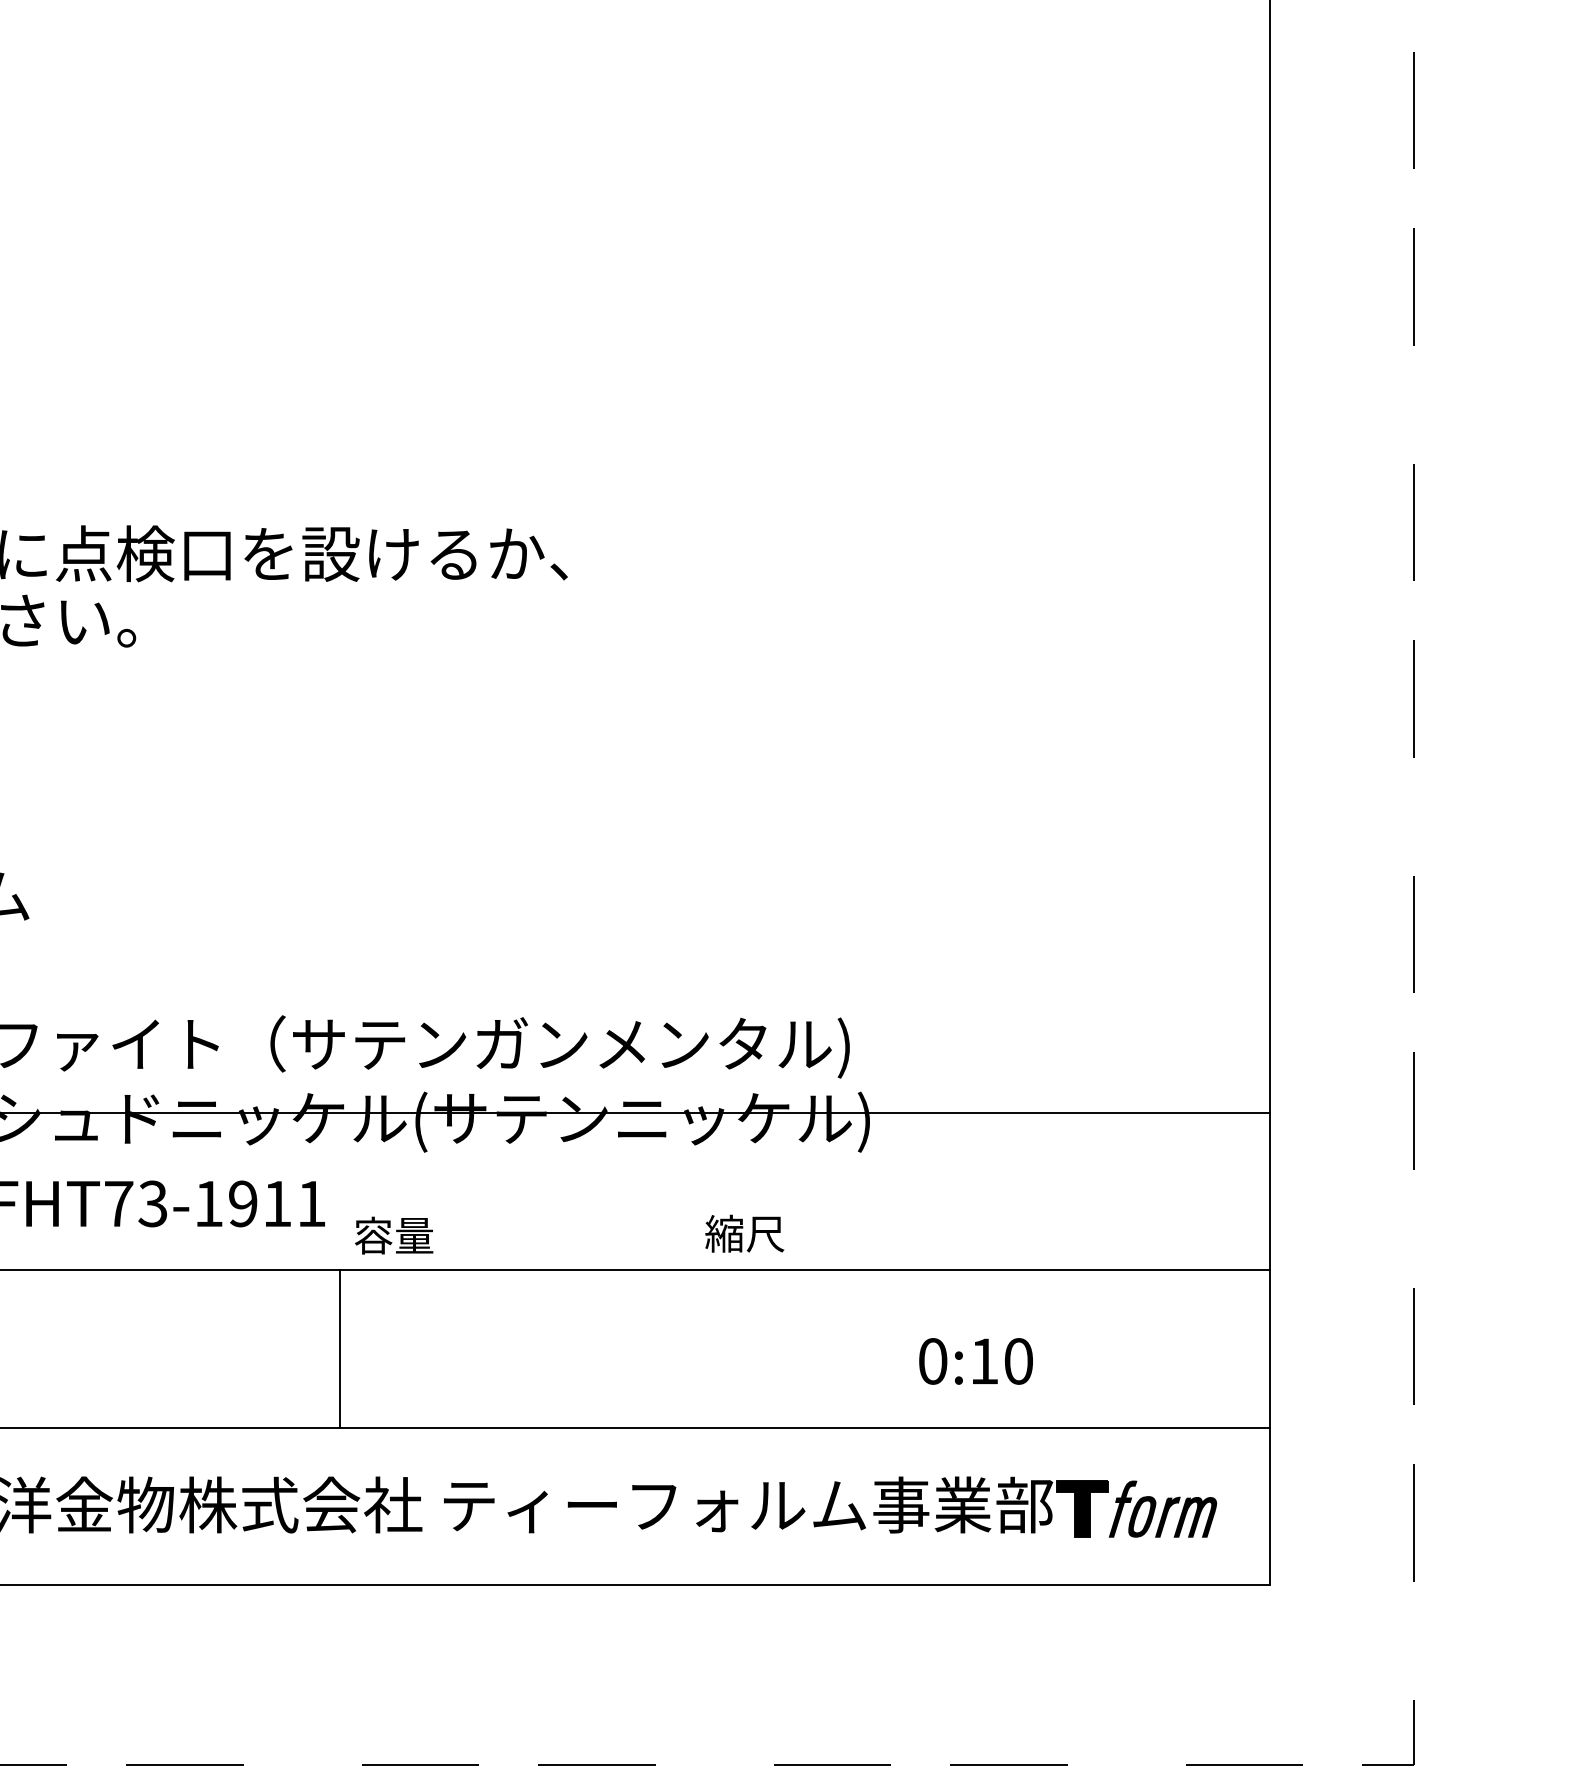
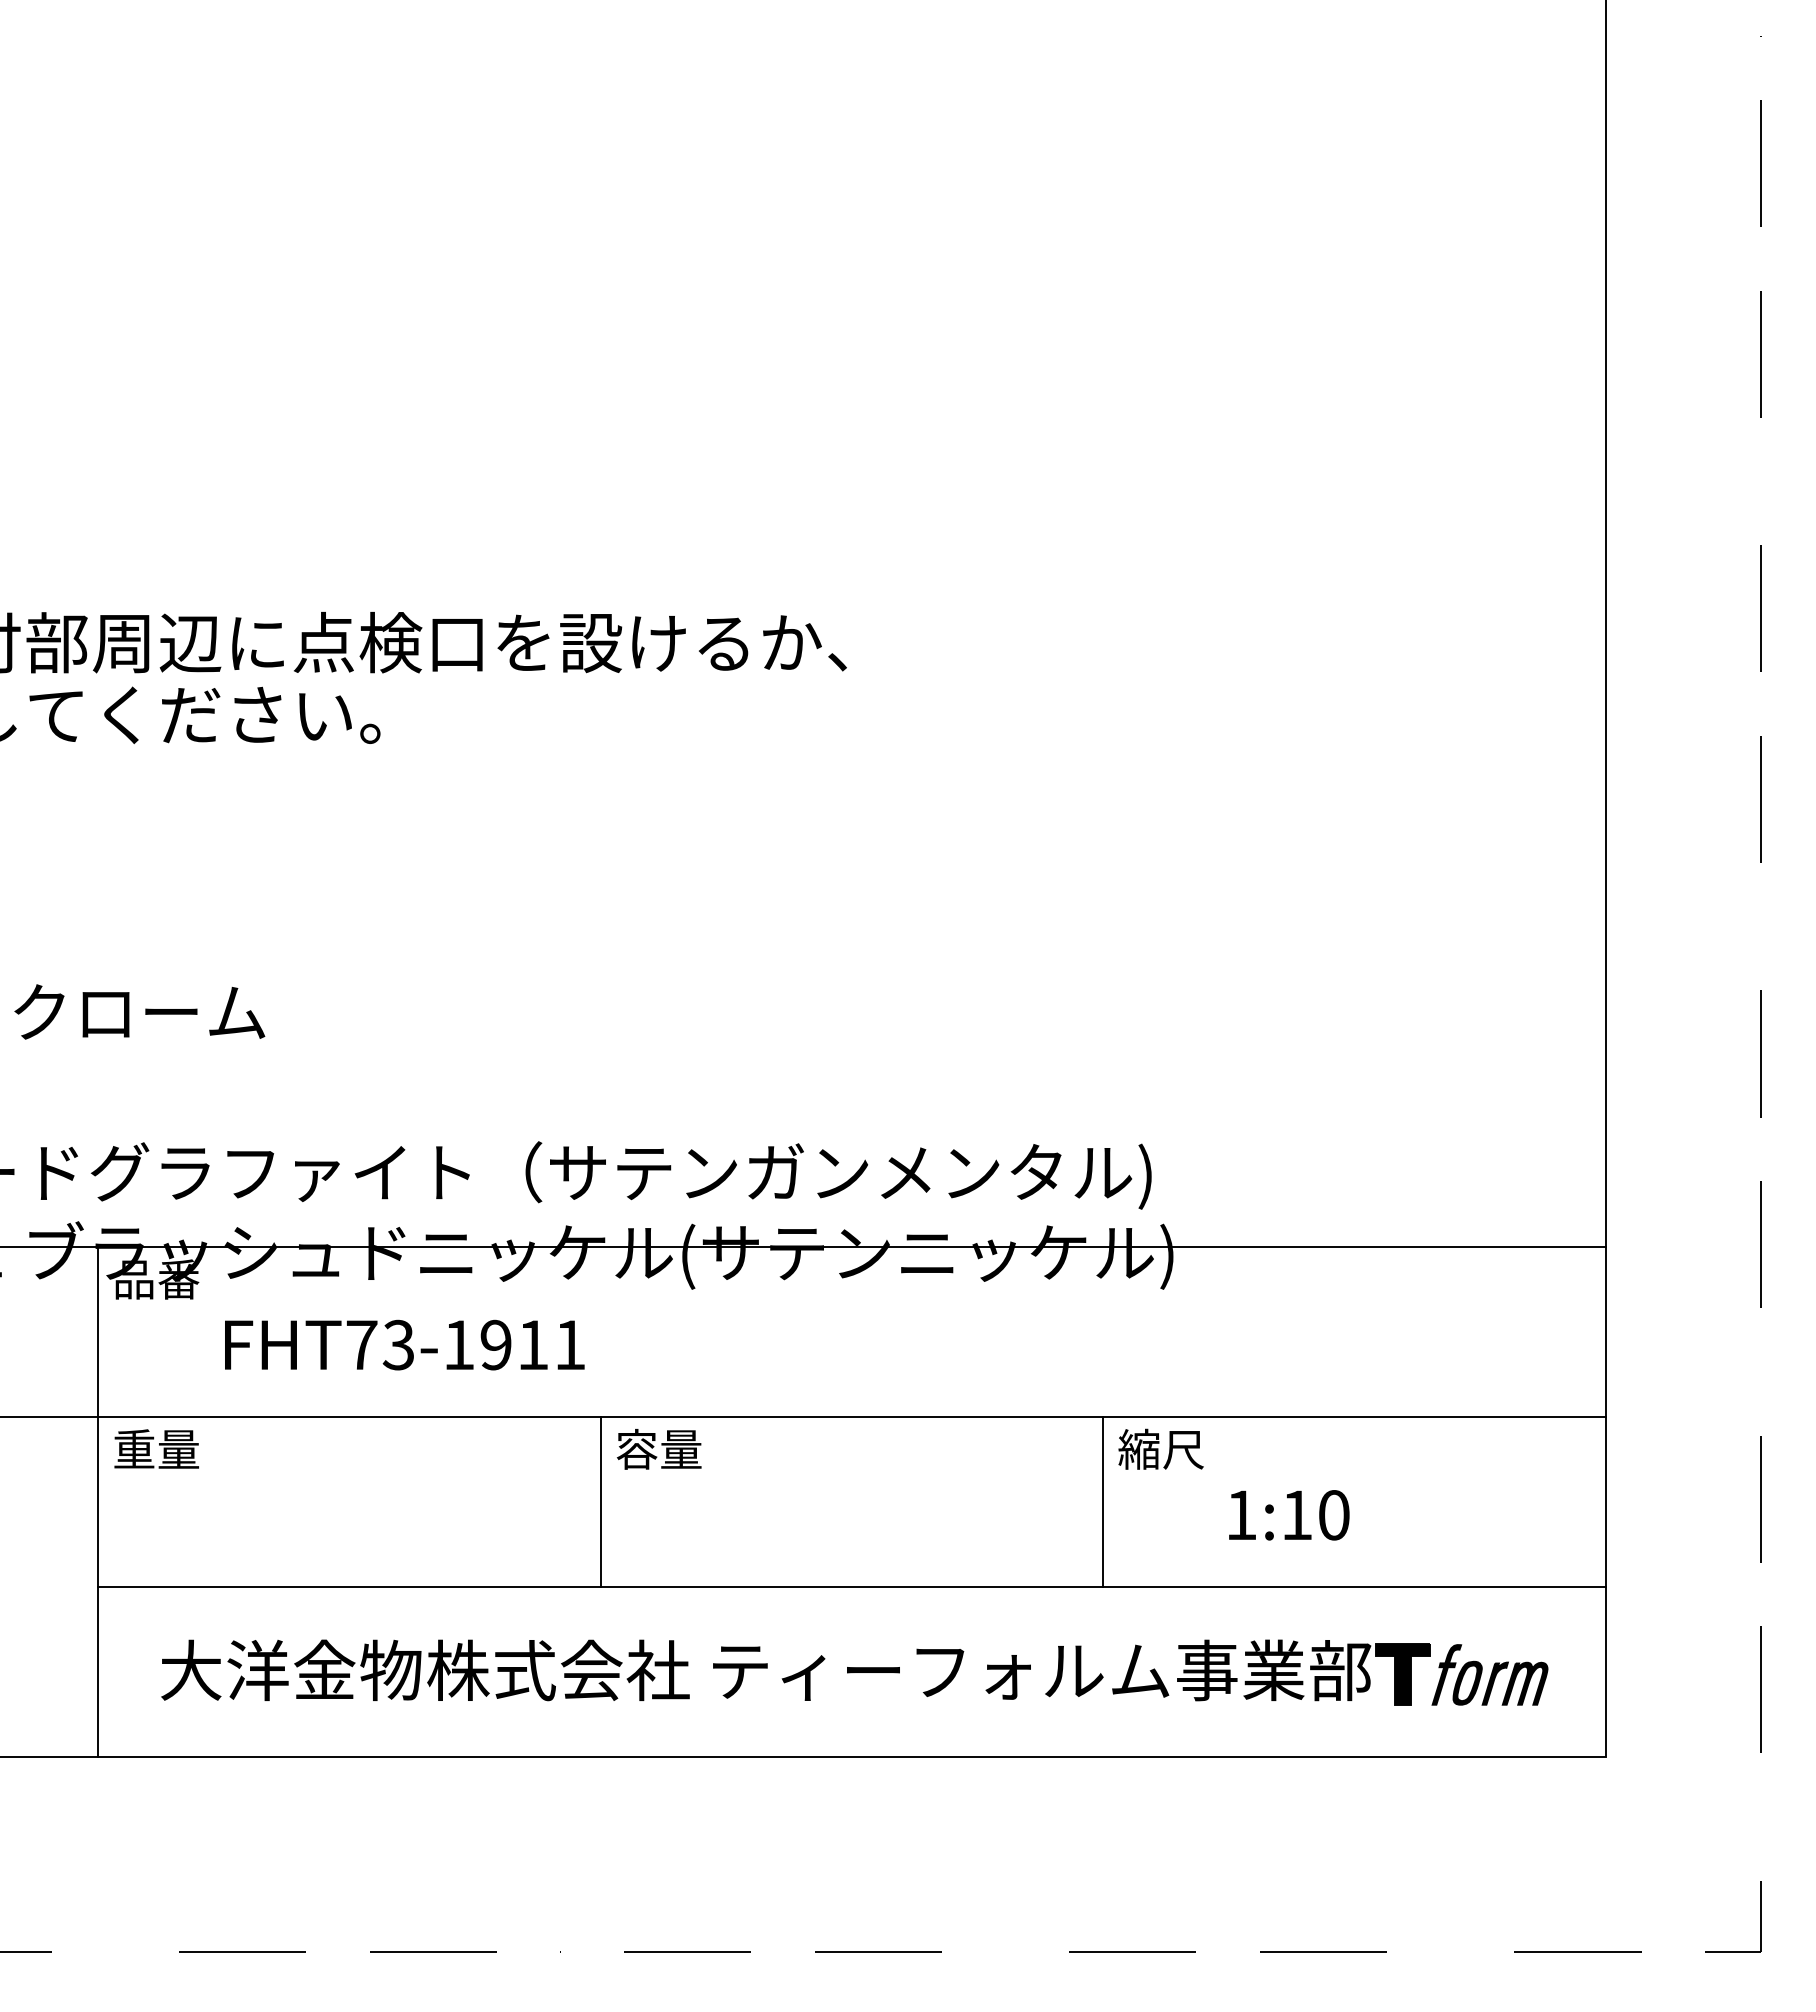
text: (744, 1232) -> (1160, 1448), moved
text: (394, 1235) -> (659, 1449), moved
line: (805, 1348) -> (1103, 1501), added
text: (932, 1361) -> (1241, 1515), 0:10 -> 1:10

